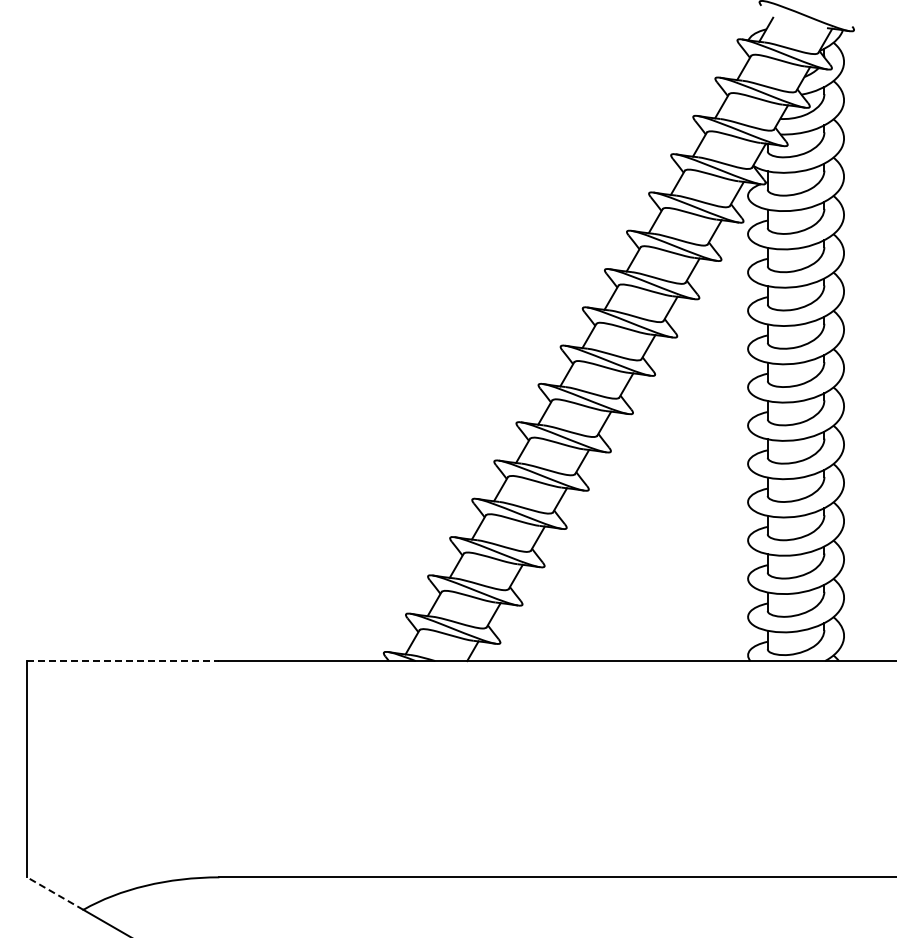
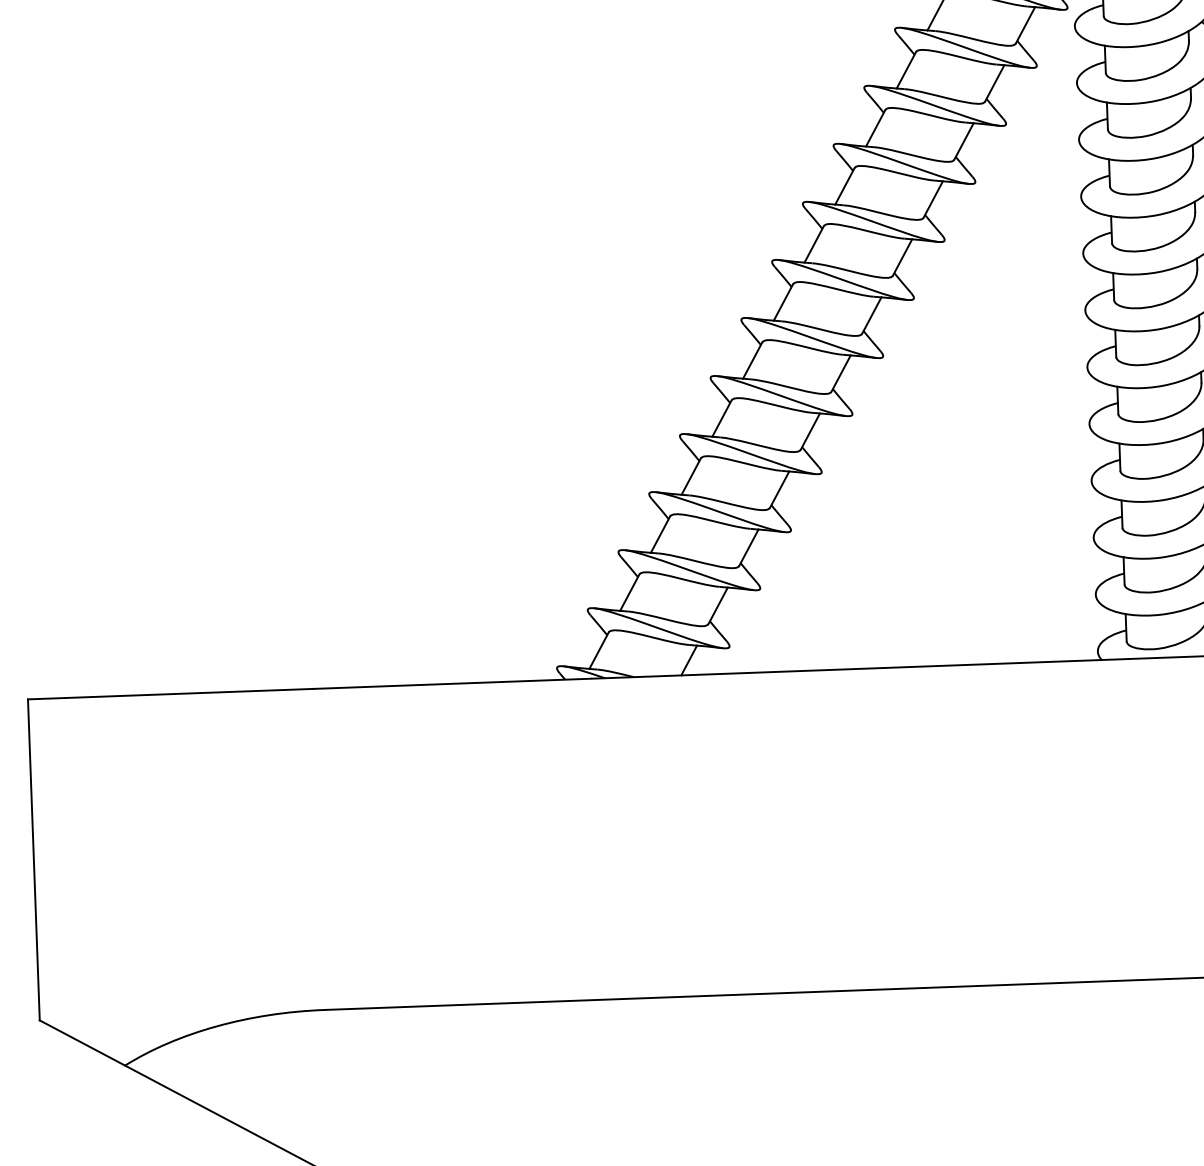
line: (123, 661) -> (171, 694), dashed -> solid
line: (55, 893) -> (82, 1042), dashed -> solid

